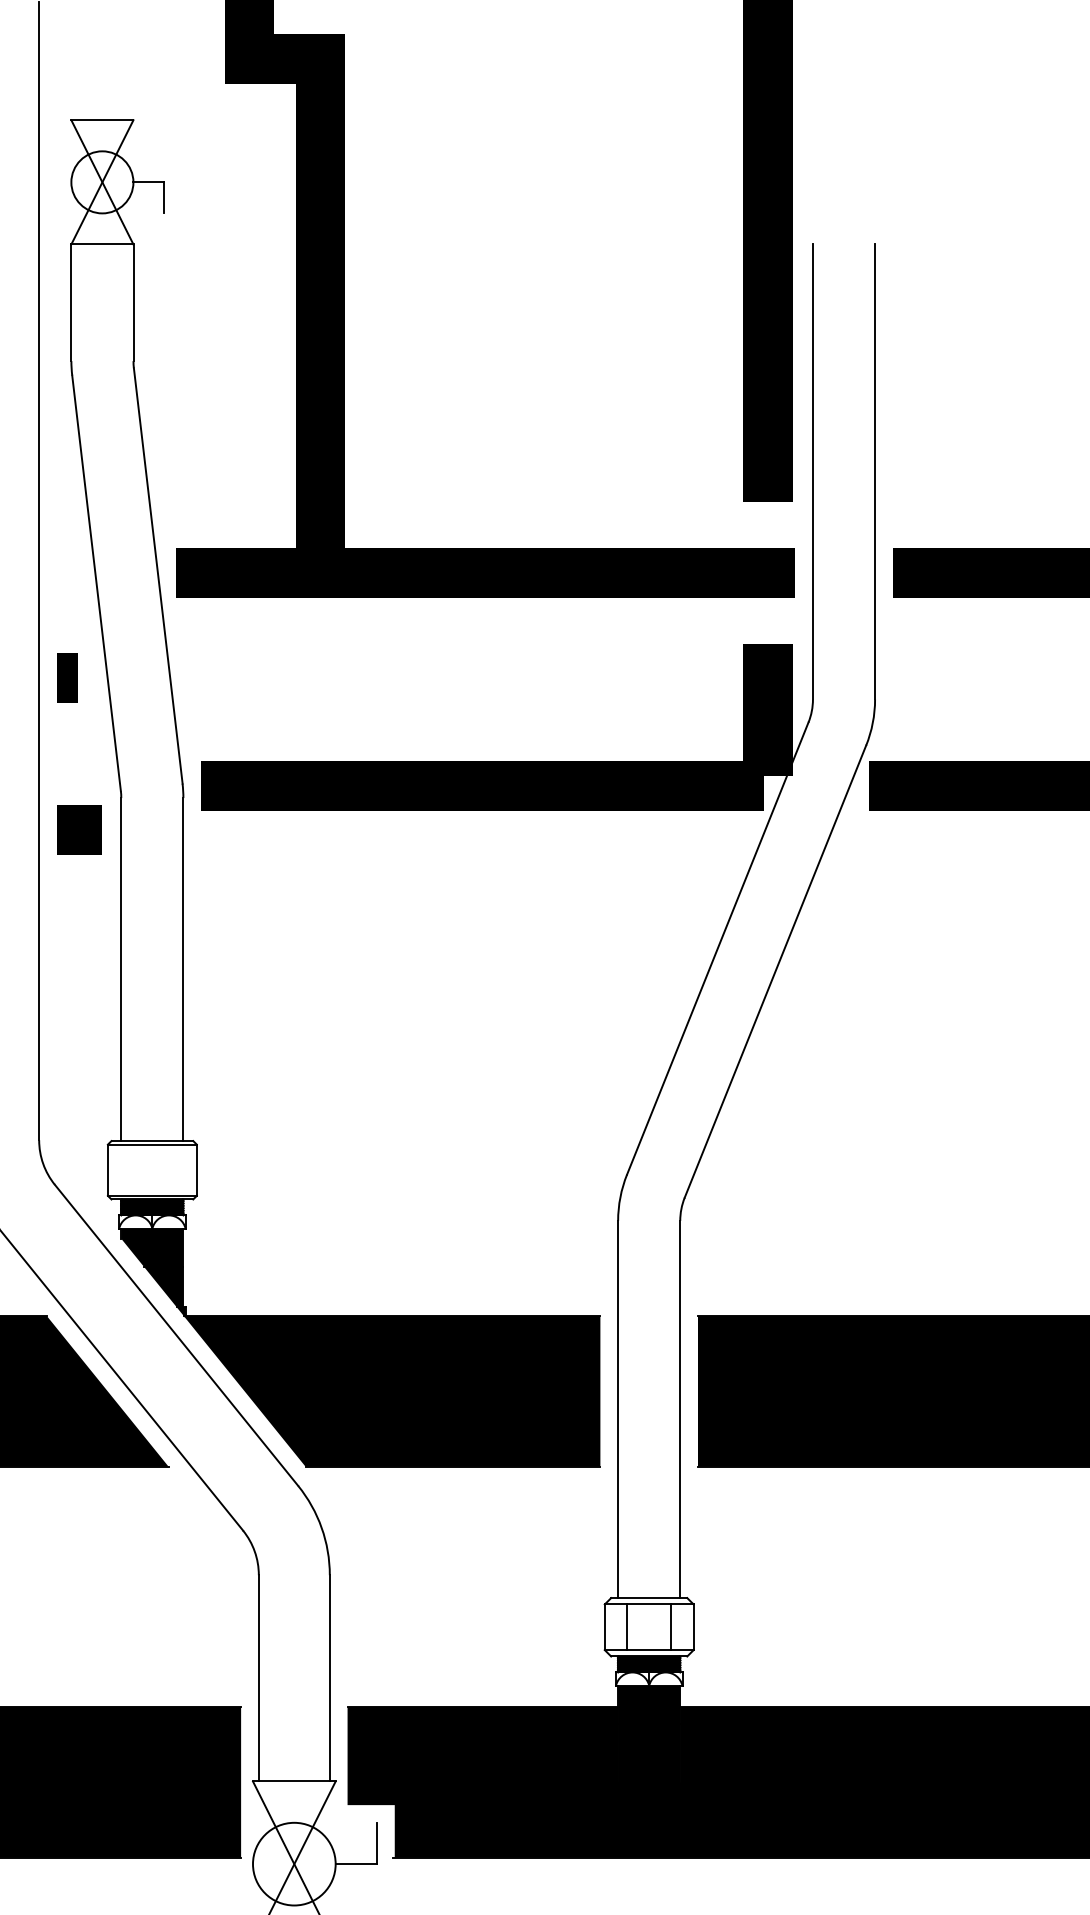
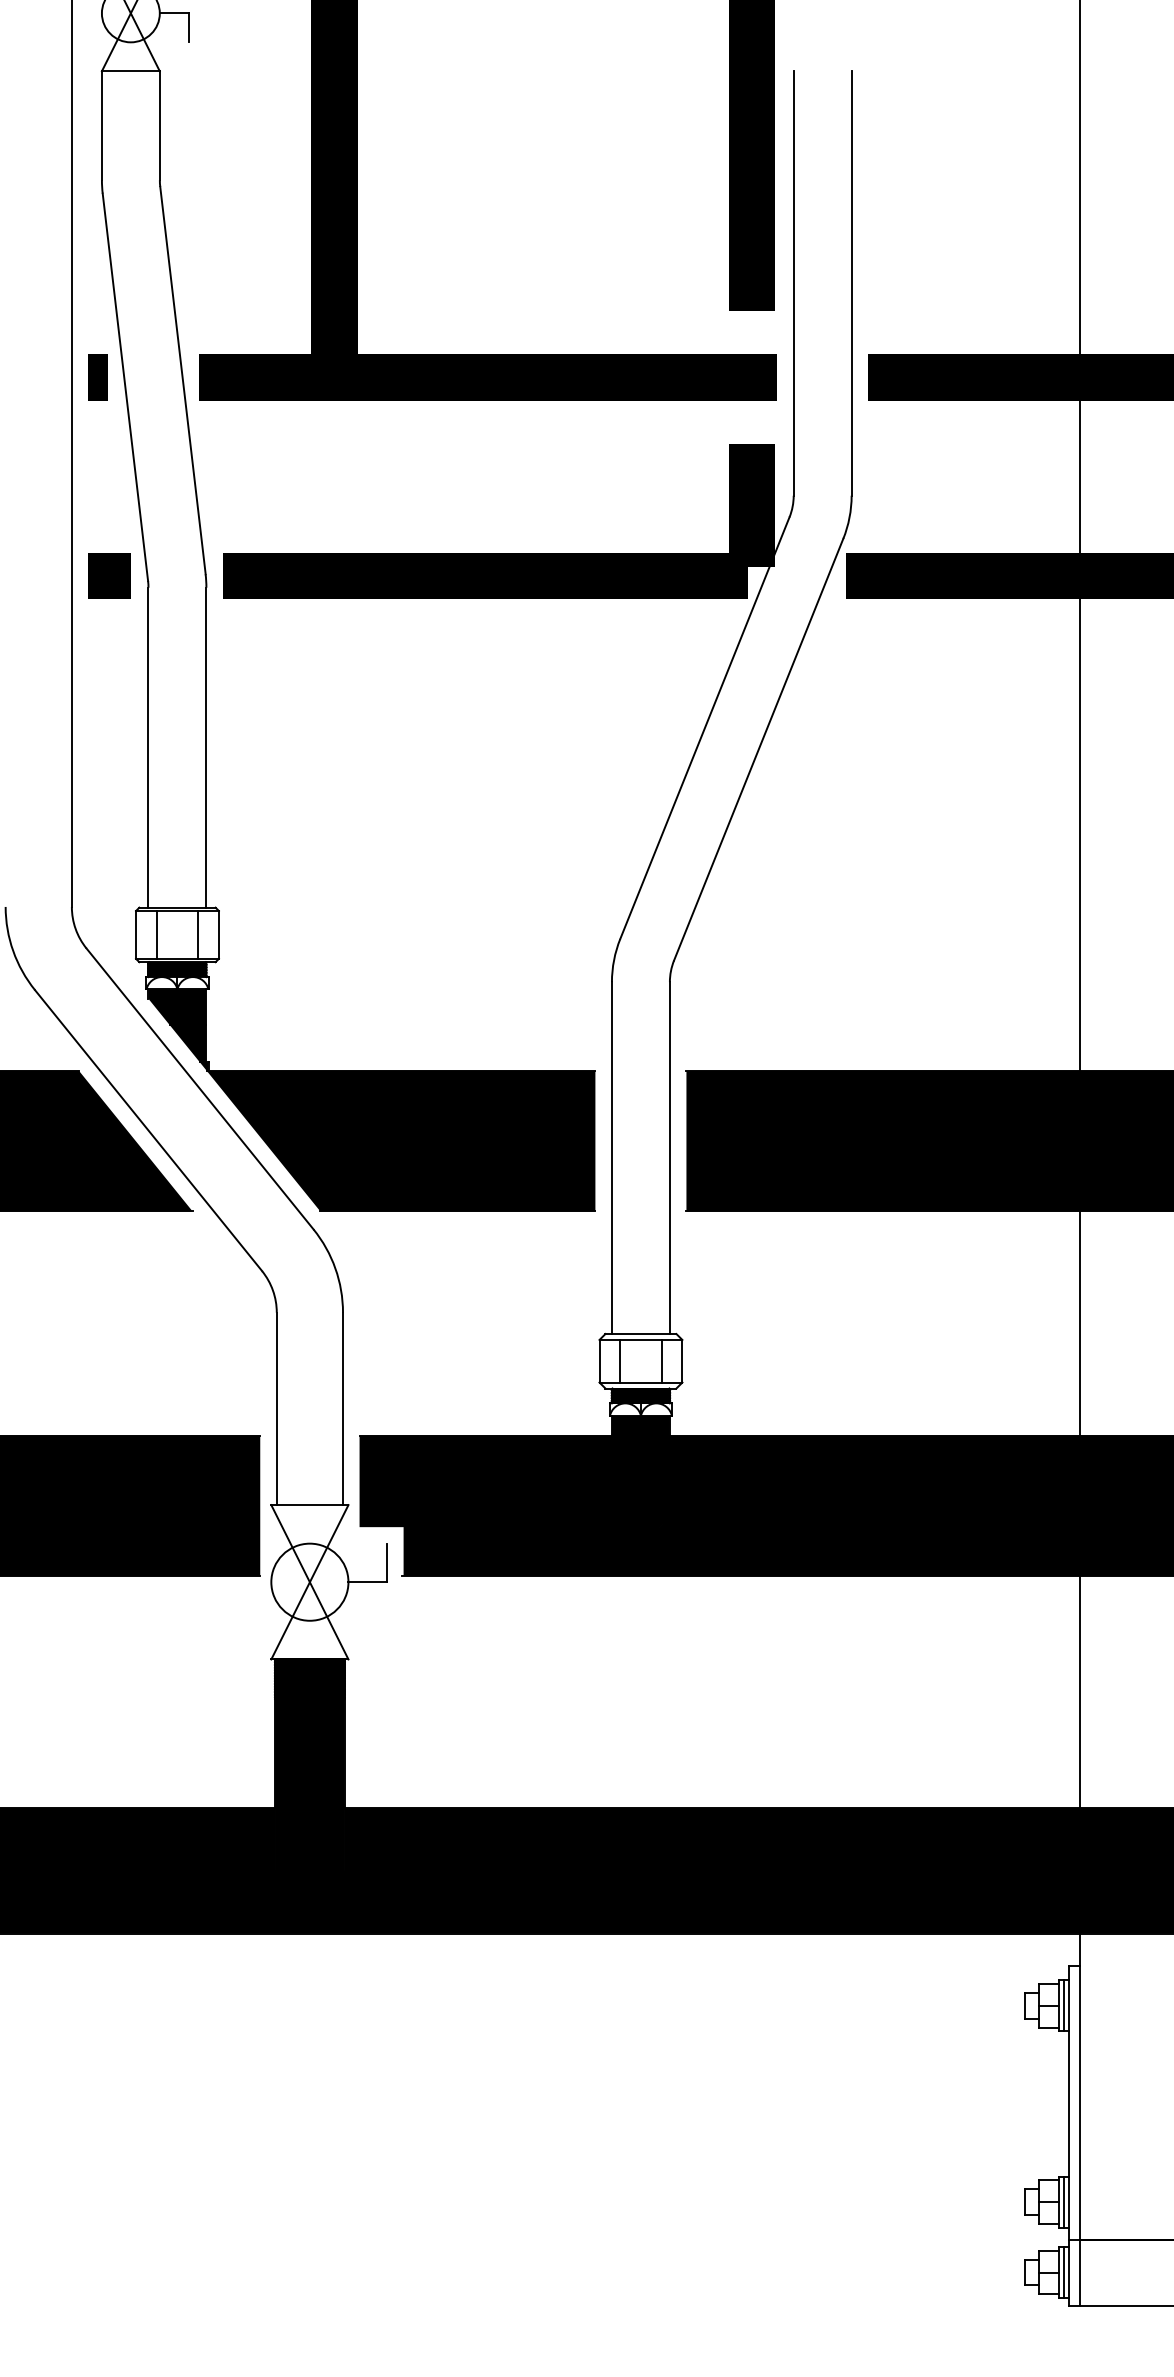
line: (66, 677) -> (97, 377), moved
line: (79, 828) -> (109, 575), moved
line: (129, 1169) -> (156, 934), added
line: (174, 1169) -> (198, 934), added

